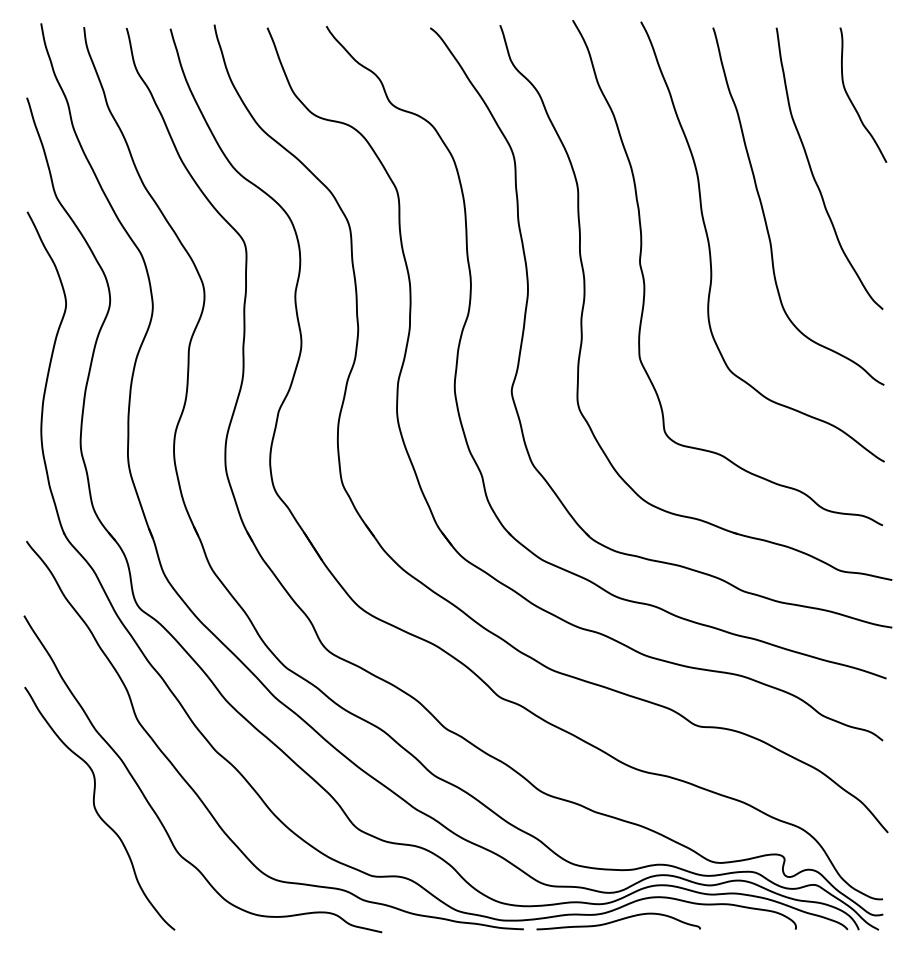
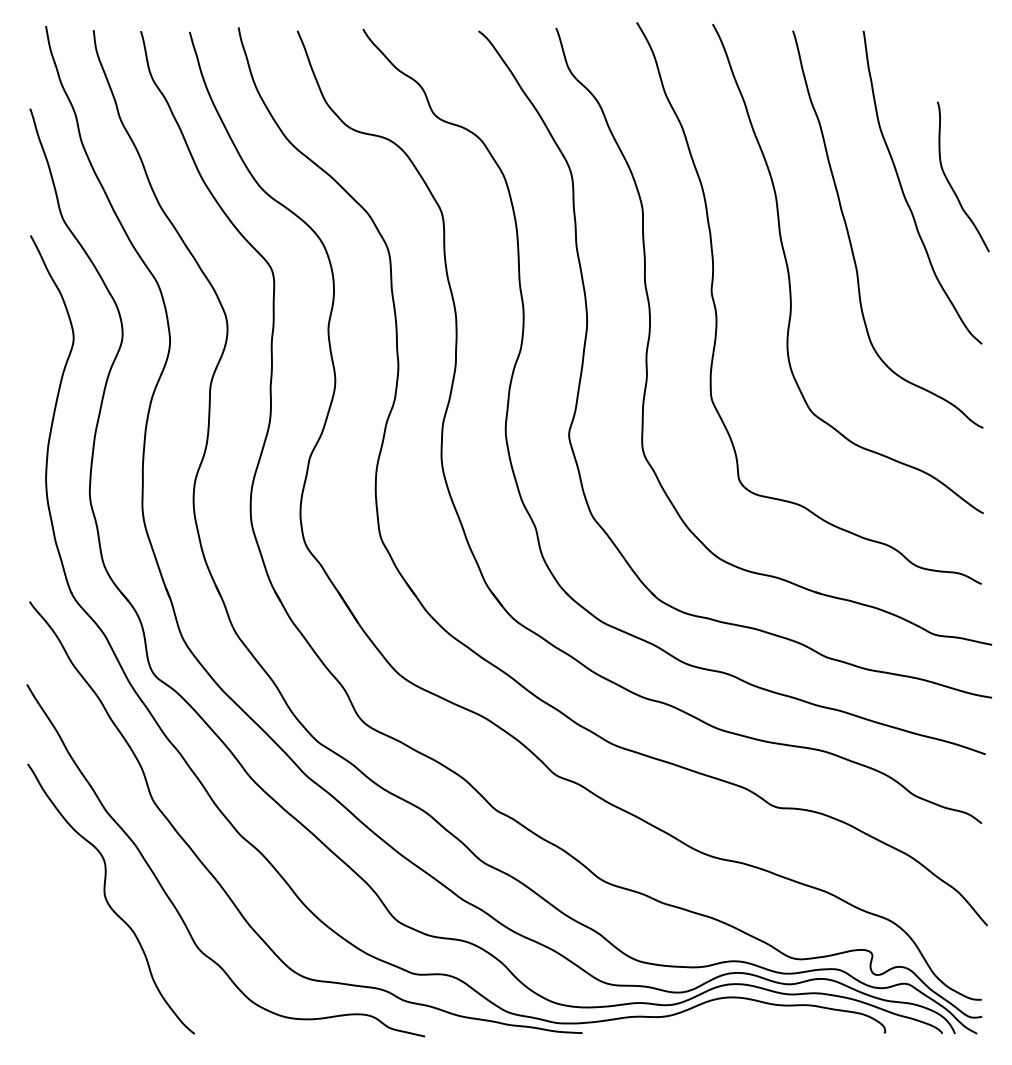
curve: (852, 101) -> (951, 183), moved
curve: (618, 921) -> (687, 1024), removed

